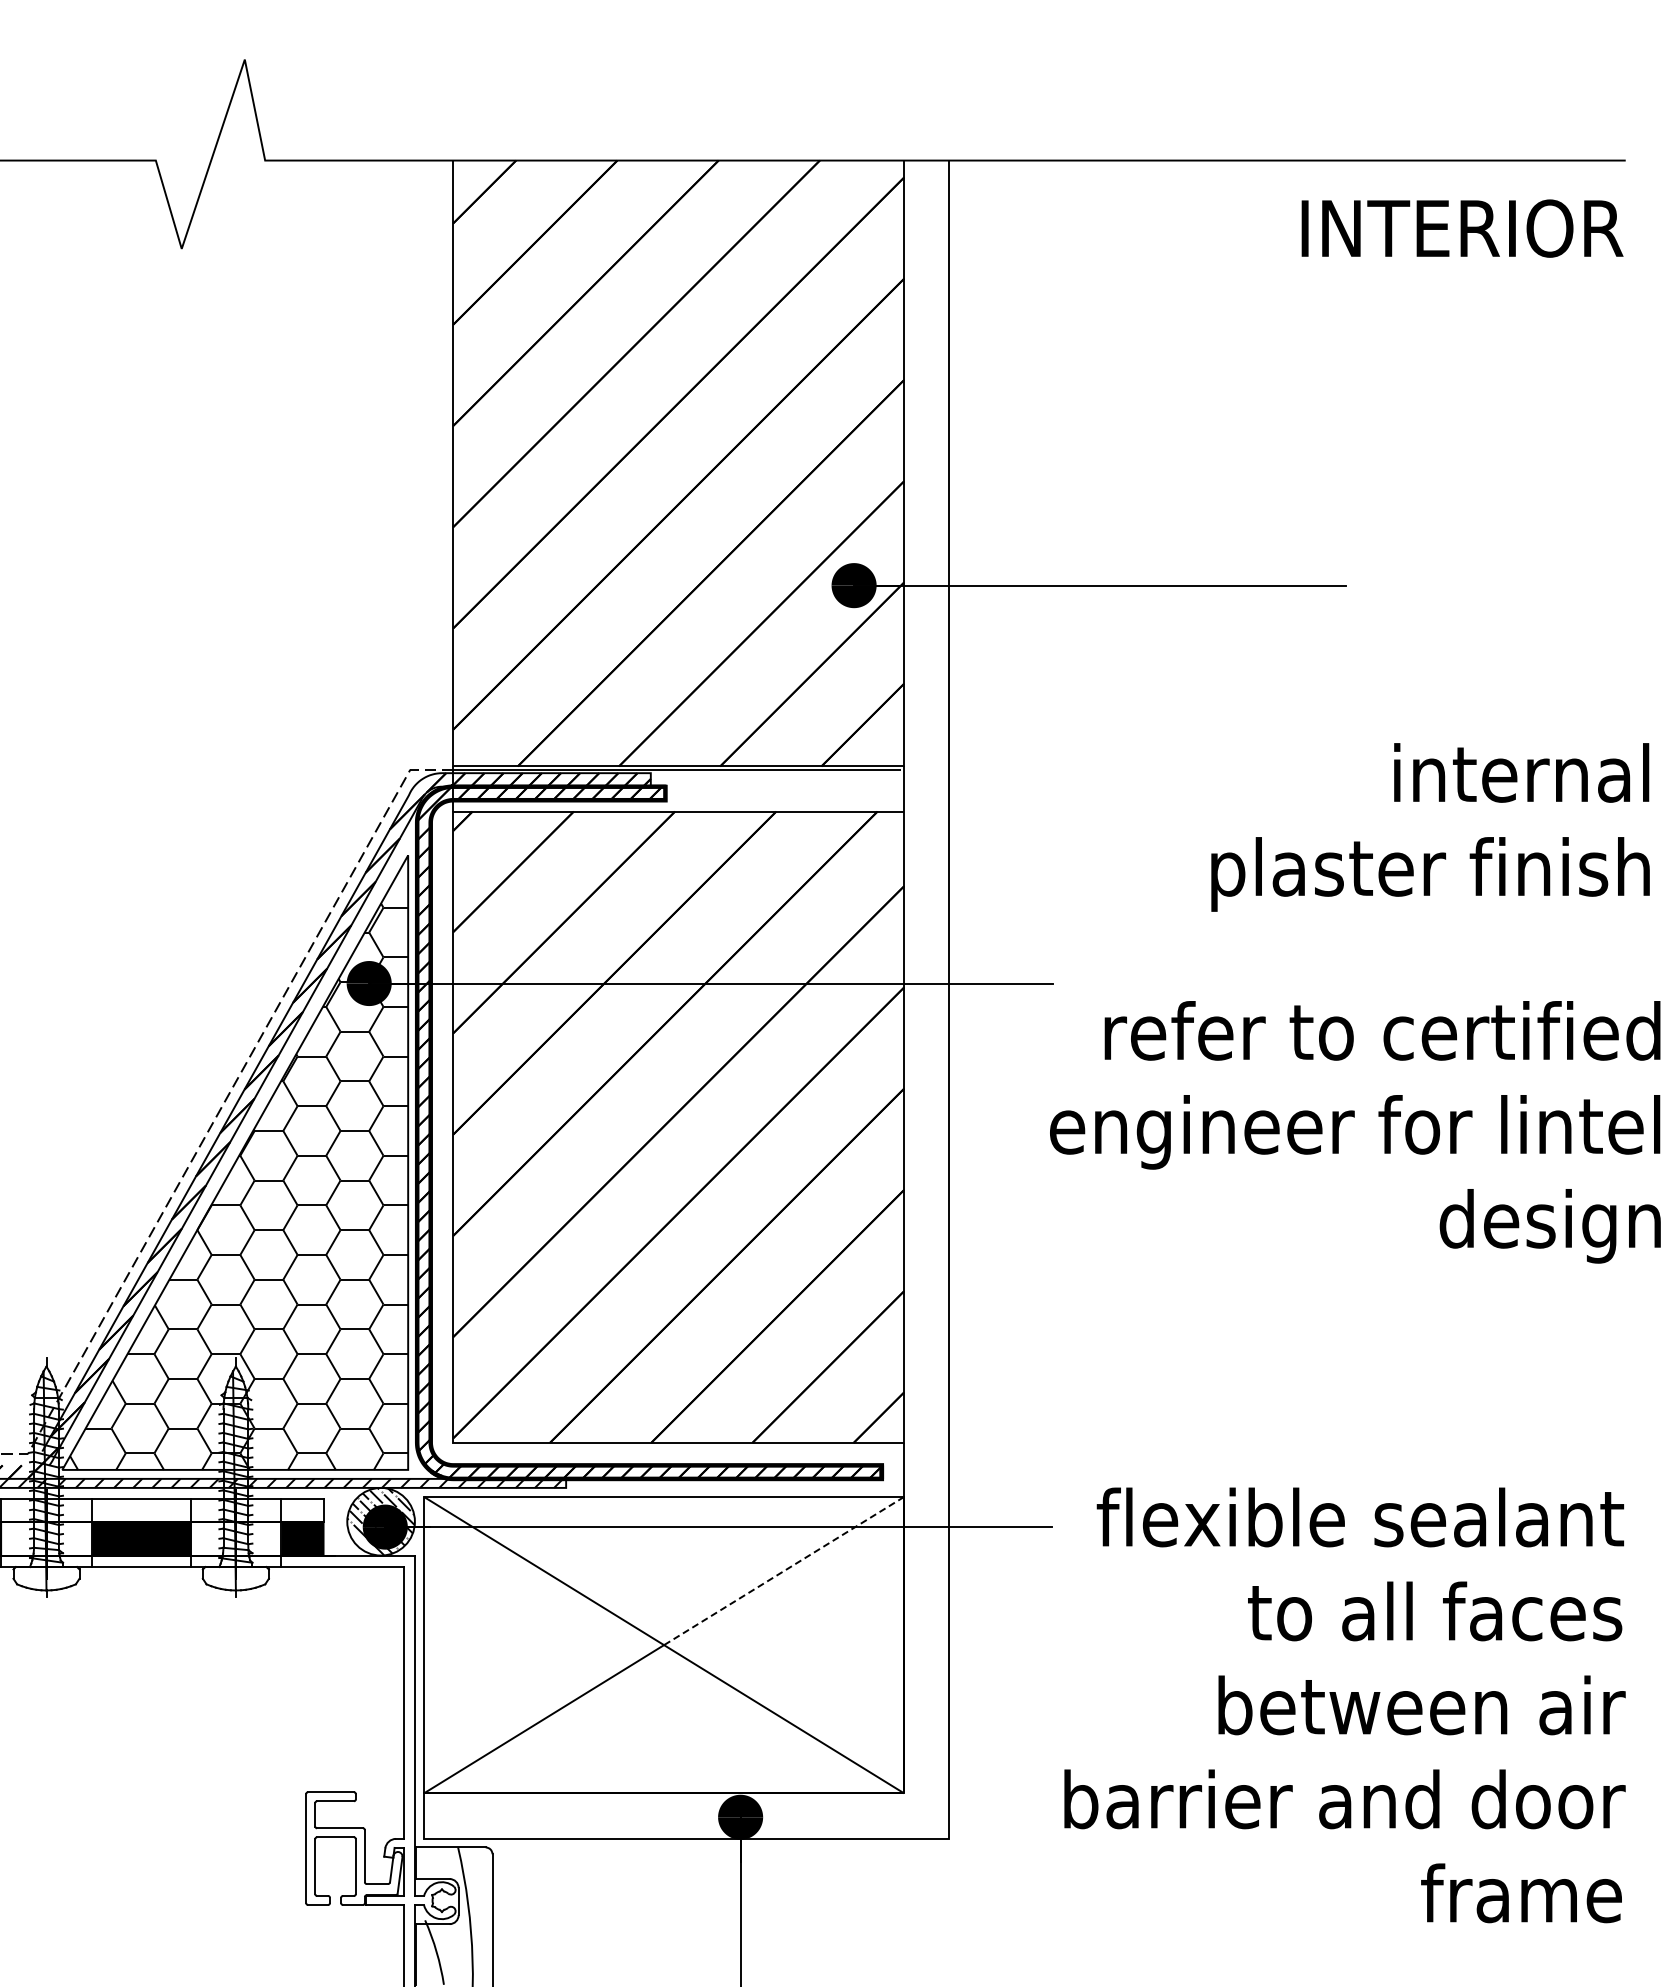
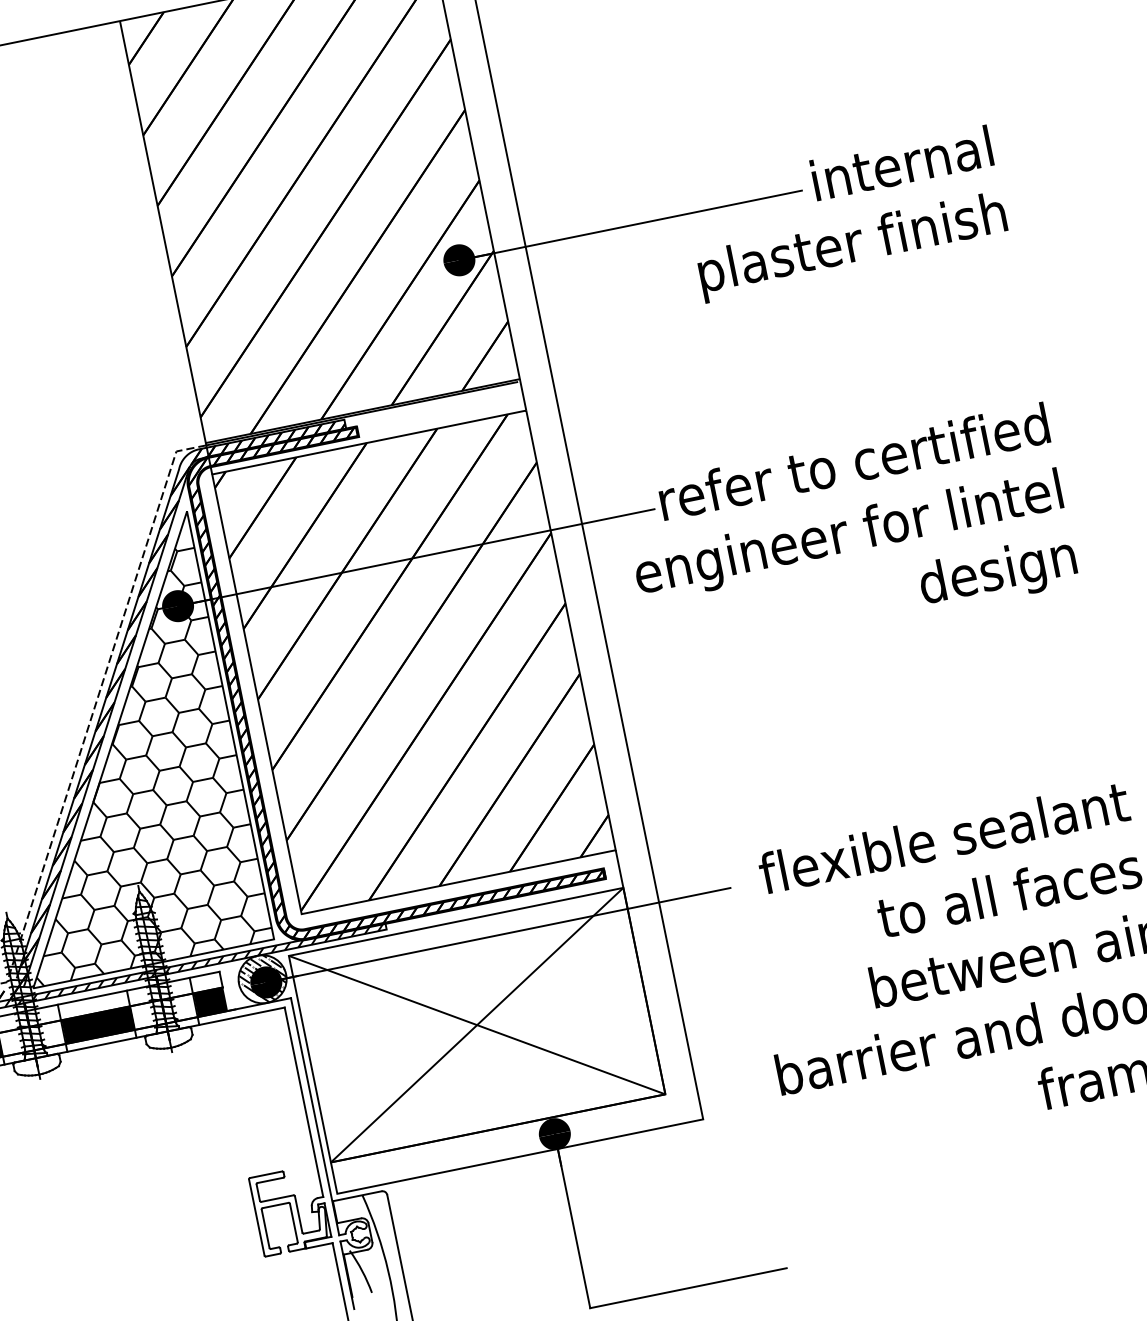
text: (1430, 827) -> (846, 214), moved
text: (1355, 1132) -> (849, 536), moved
line: (783, 1571) -> (549, 956), dashed -> solid

